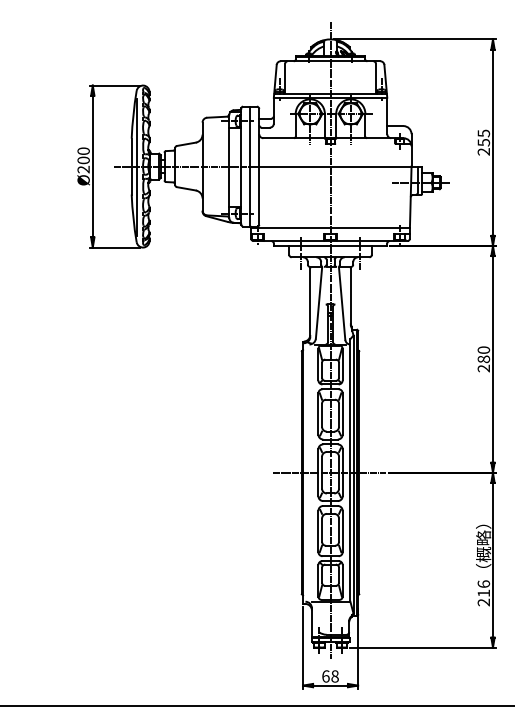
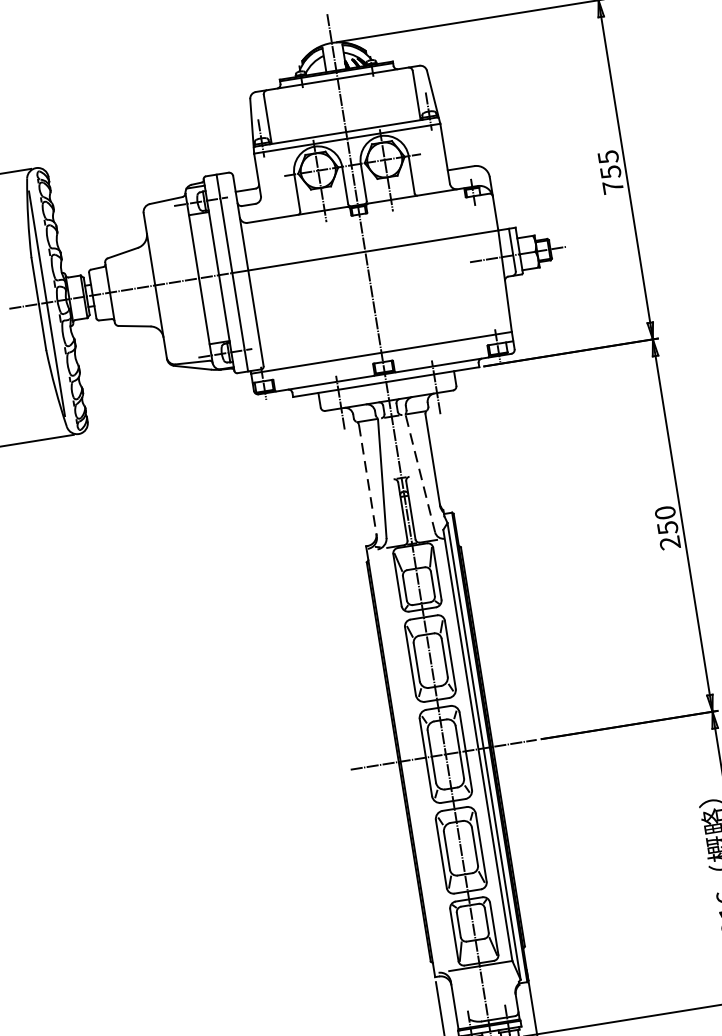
text: (483, 151) -> (612, 186), 255 -> 755
line: (310, 302) -> (368, 480), solid -> dashed
line: (342, 304) -> (421, 475), solid -> dashed
text: (483, 359) -> (667, 528), 280 -> 250

